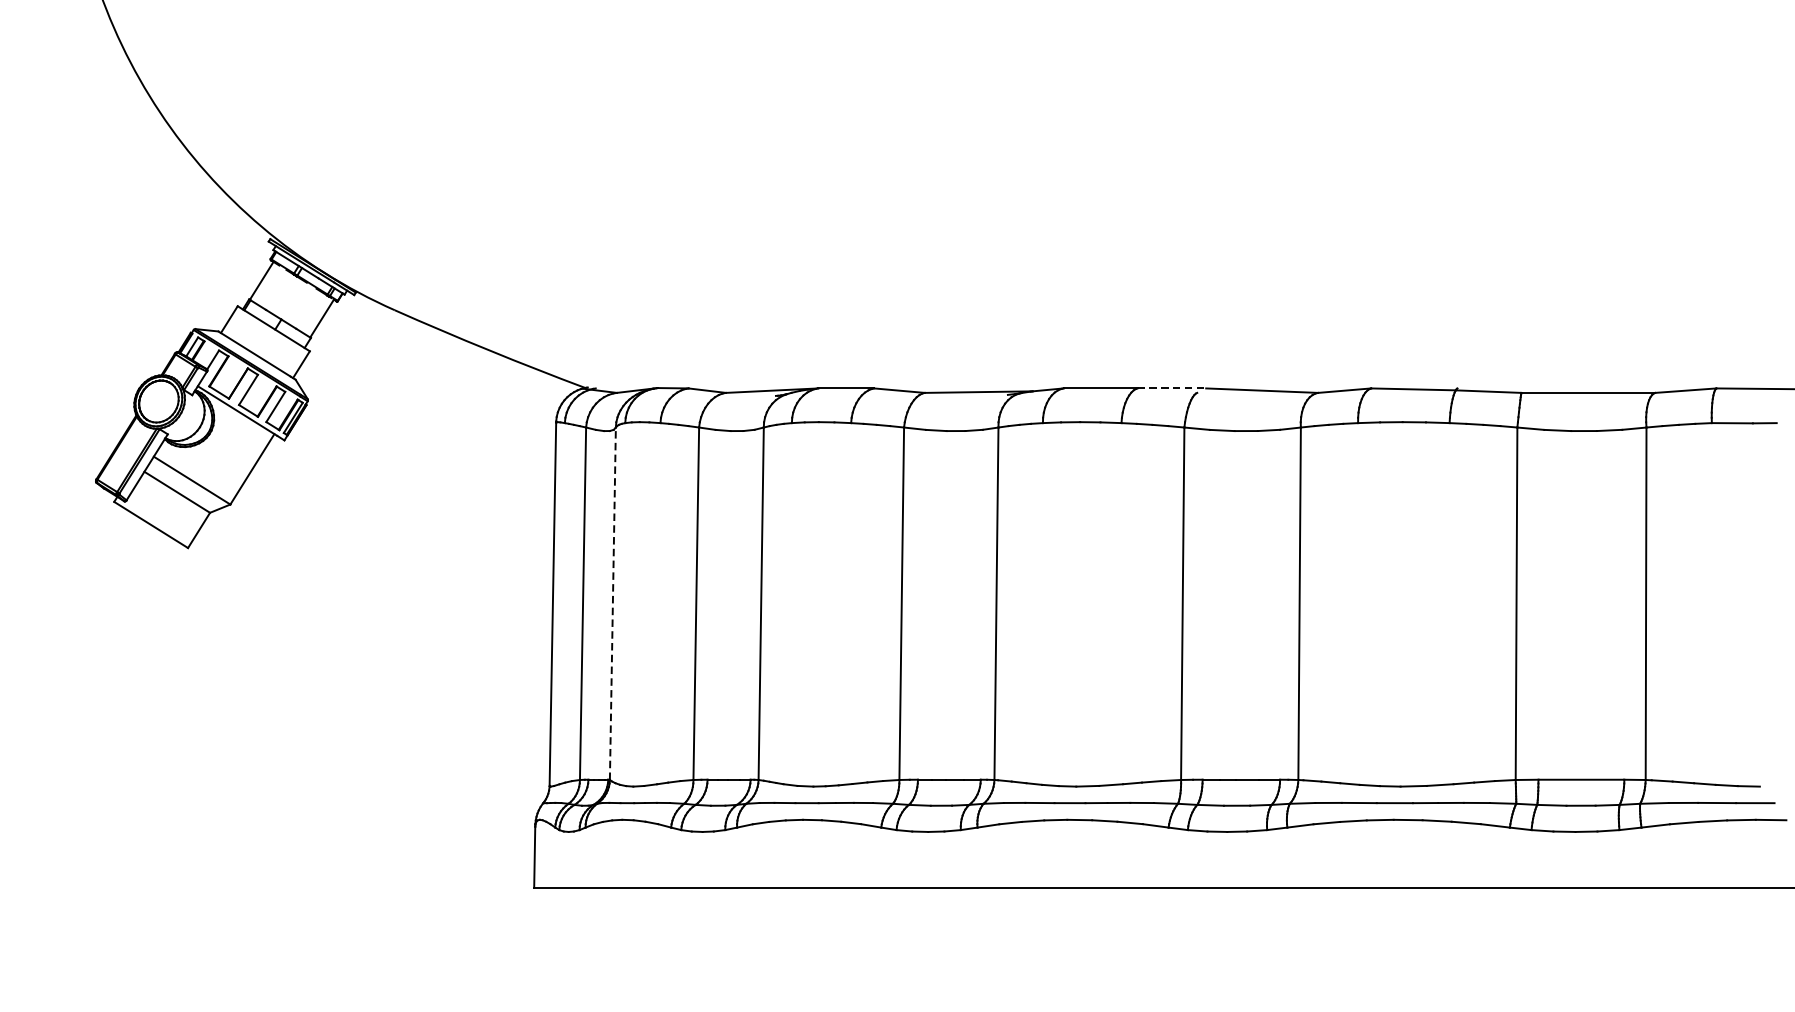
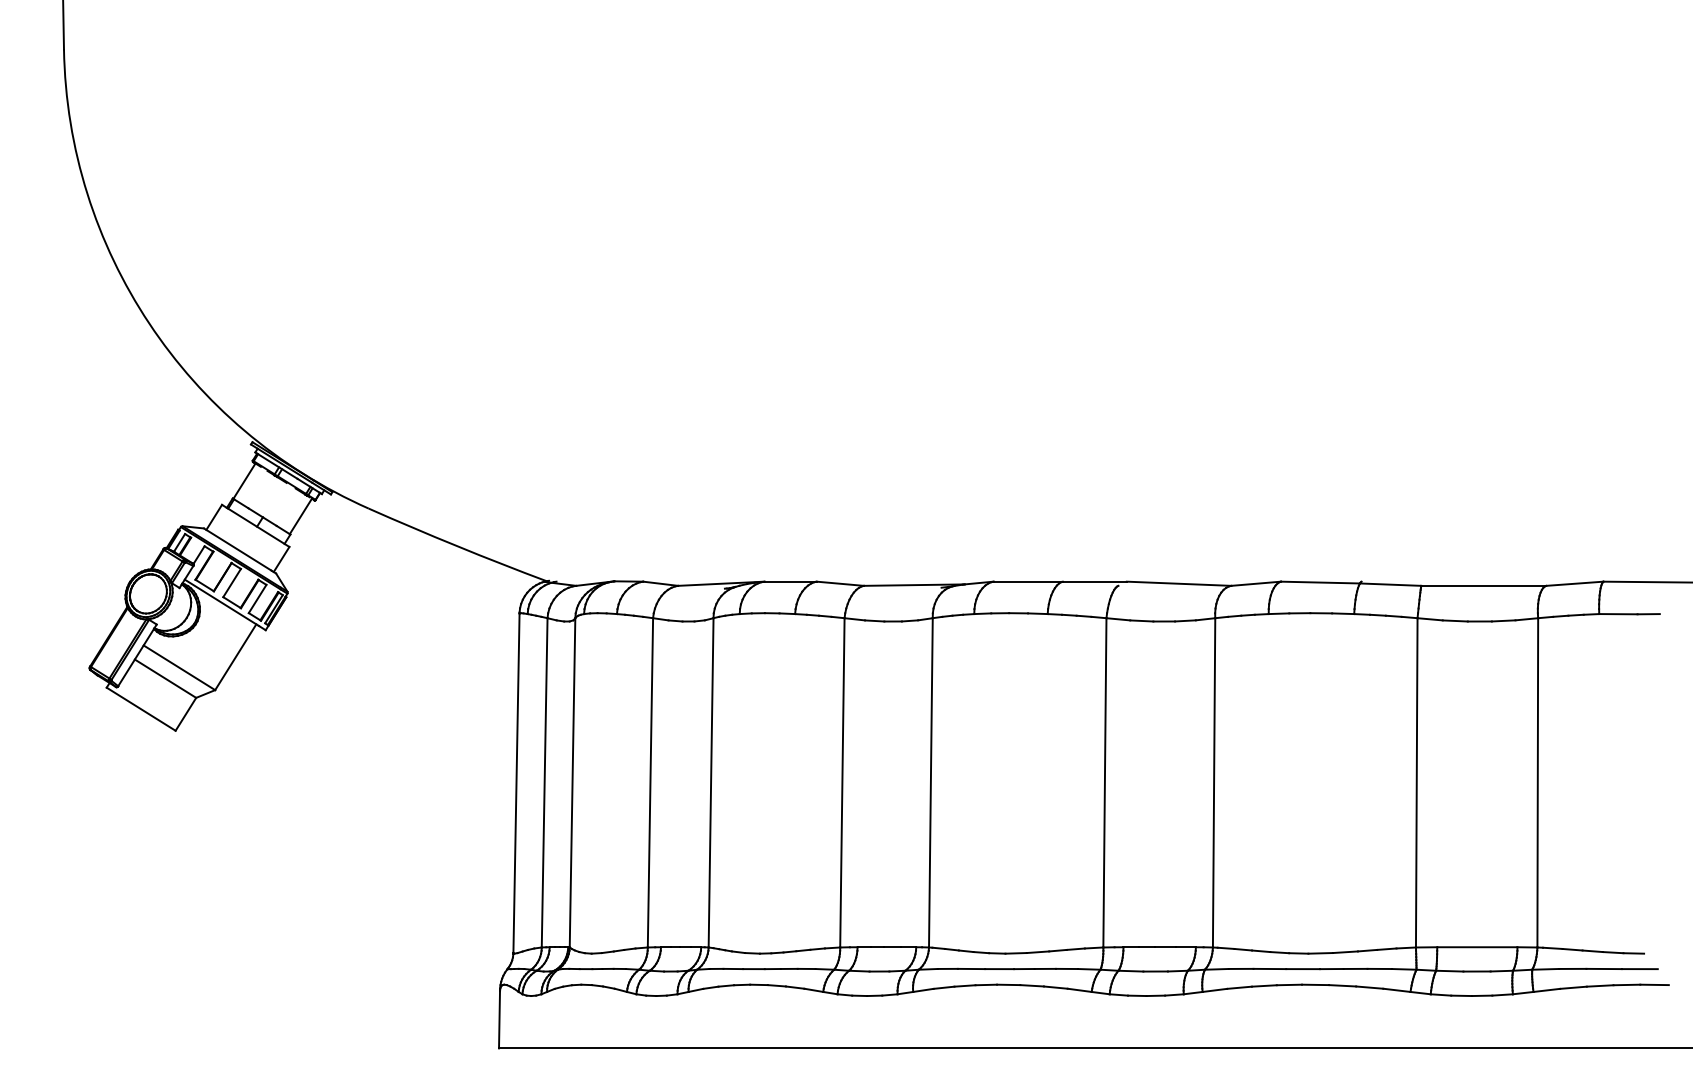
line: (1172, 388) -> (1095, 581), dashed -> solid
line: (612, 603) -> (572, 782), dashed -> solid

